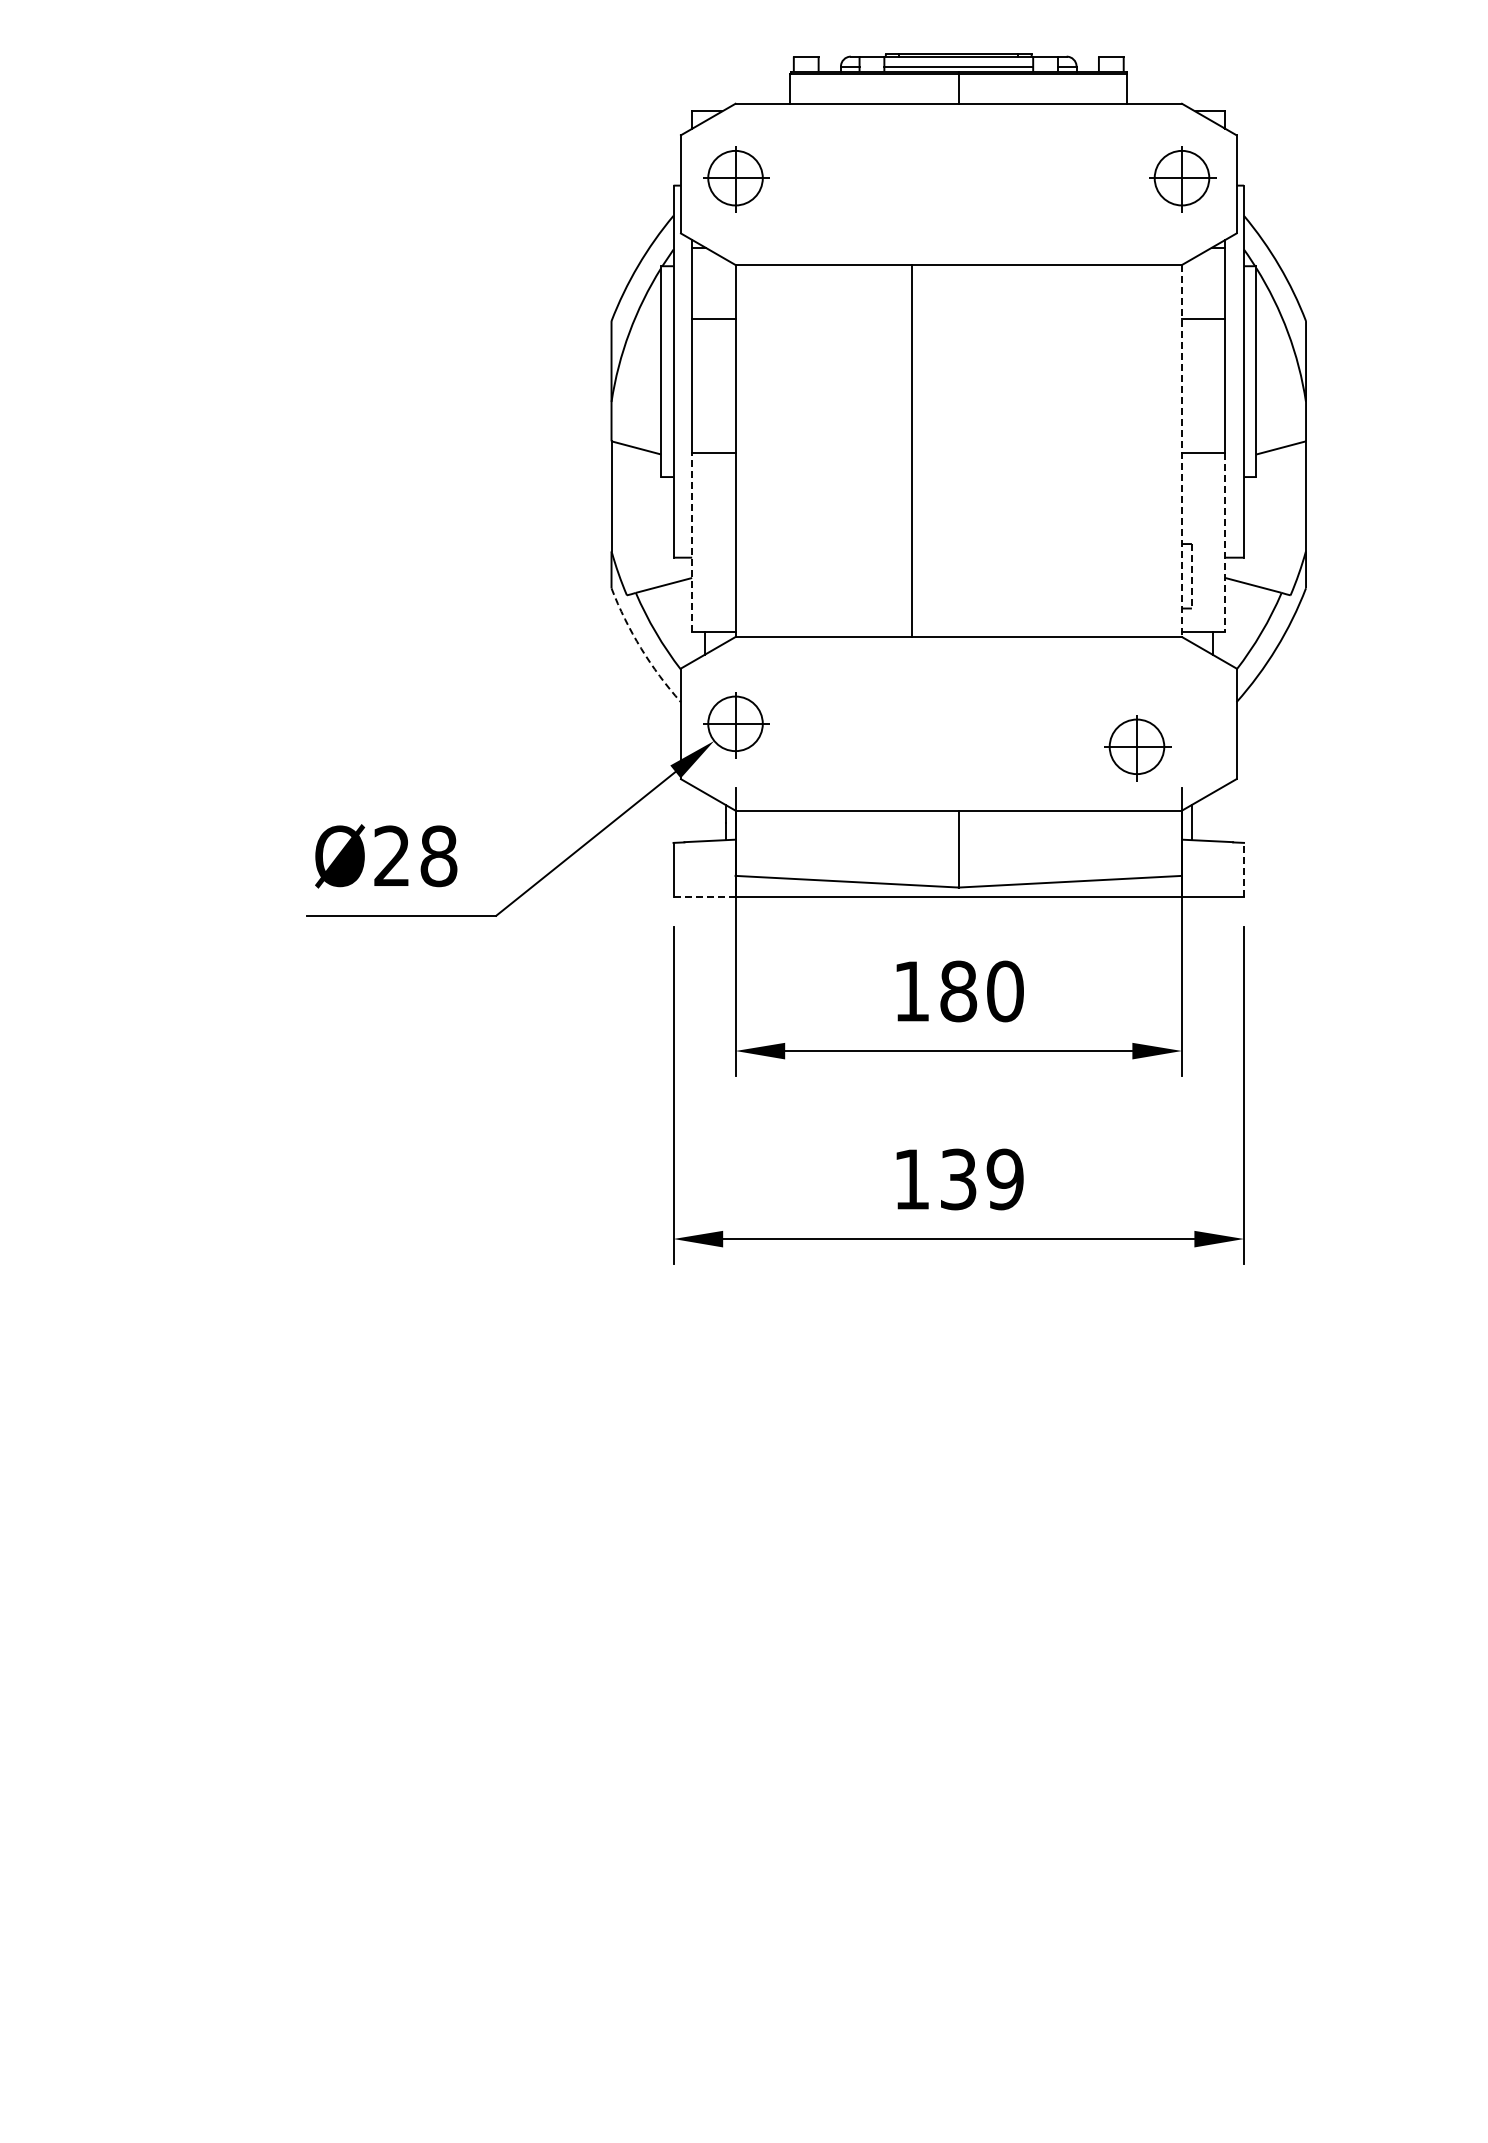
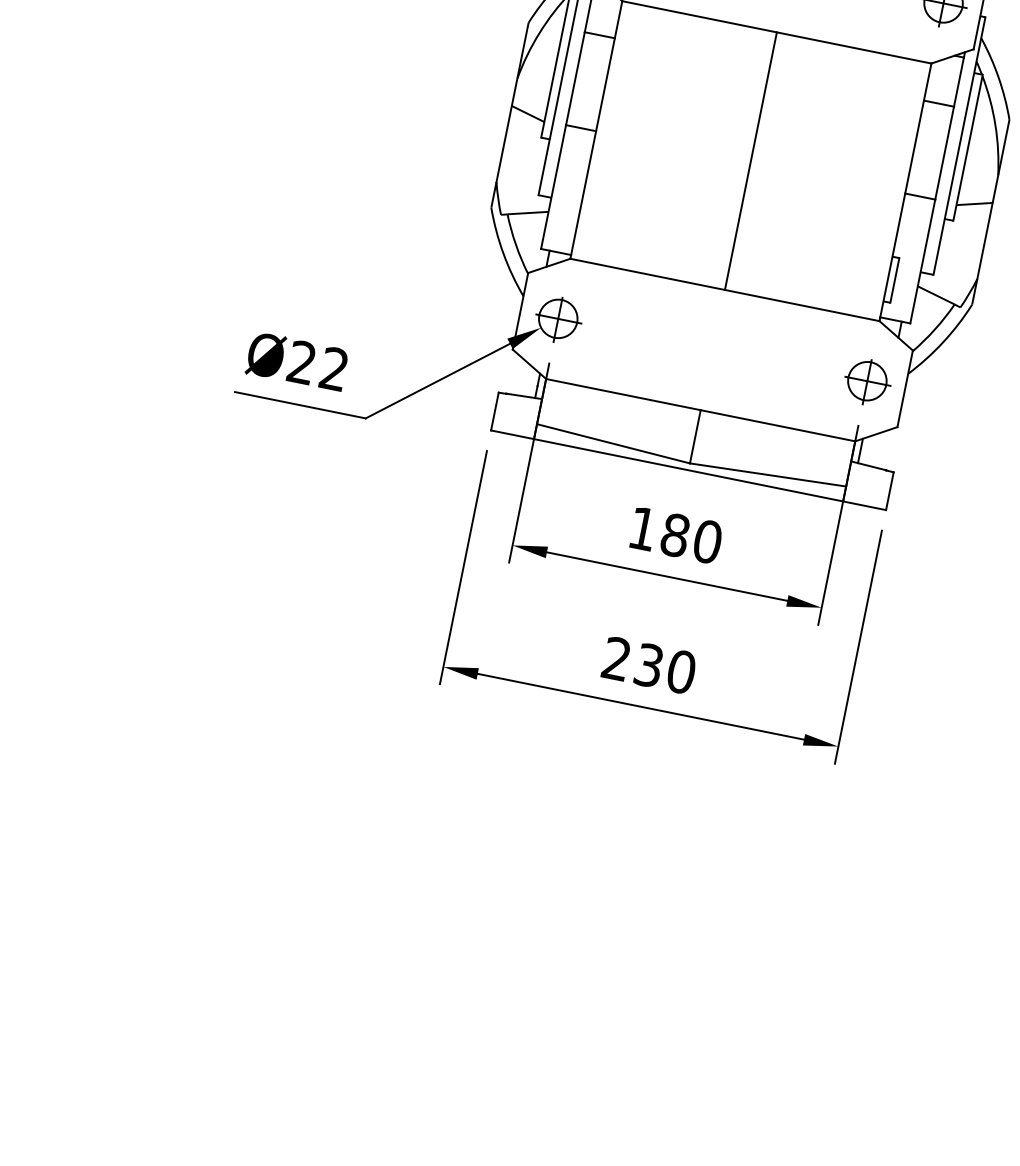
line: (911, 450) -> (750, 160), moved
line: (1182, 451) -> (905, 192), dashed -> solid
line: (692, 541) -> (553, 186), dashed -> solid
line: (1225, 542) -> (922, 261), dashed -> solid
line: (1191, 576) -> (894, 280), dashed -> solid
arc: (641, 648) -> (503, 253), dashed -> solid
part: (1137, 748) -> (867, 382), moved
text: (438, 856) -> (334, 369), Ø28 -> Ø22
line: (1244, 869) -> (890, 490), dashed -> solid
line: (704, 897) -> (512, 434), dashed -> solid
text: (958, 1179) -> (649, 665), 139 -> 230

